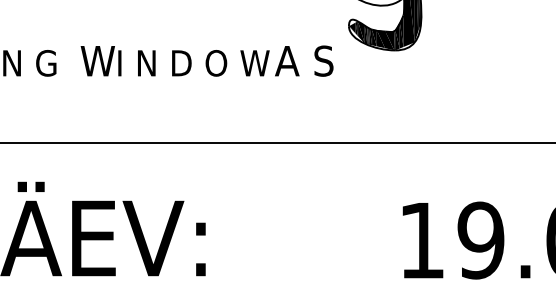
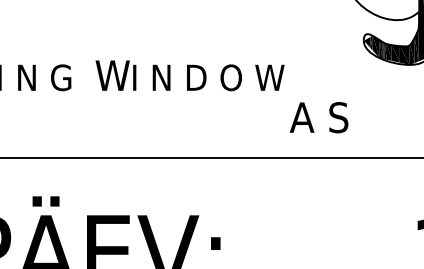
text: (304, 60) -> (319, 116), moved

